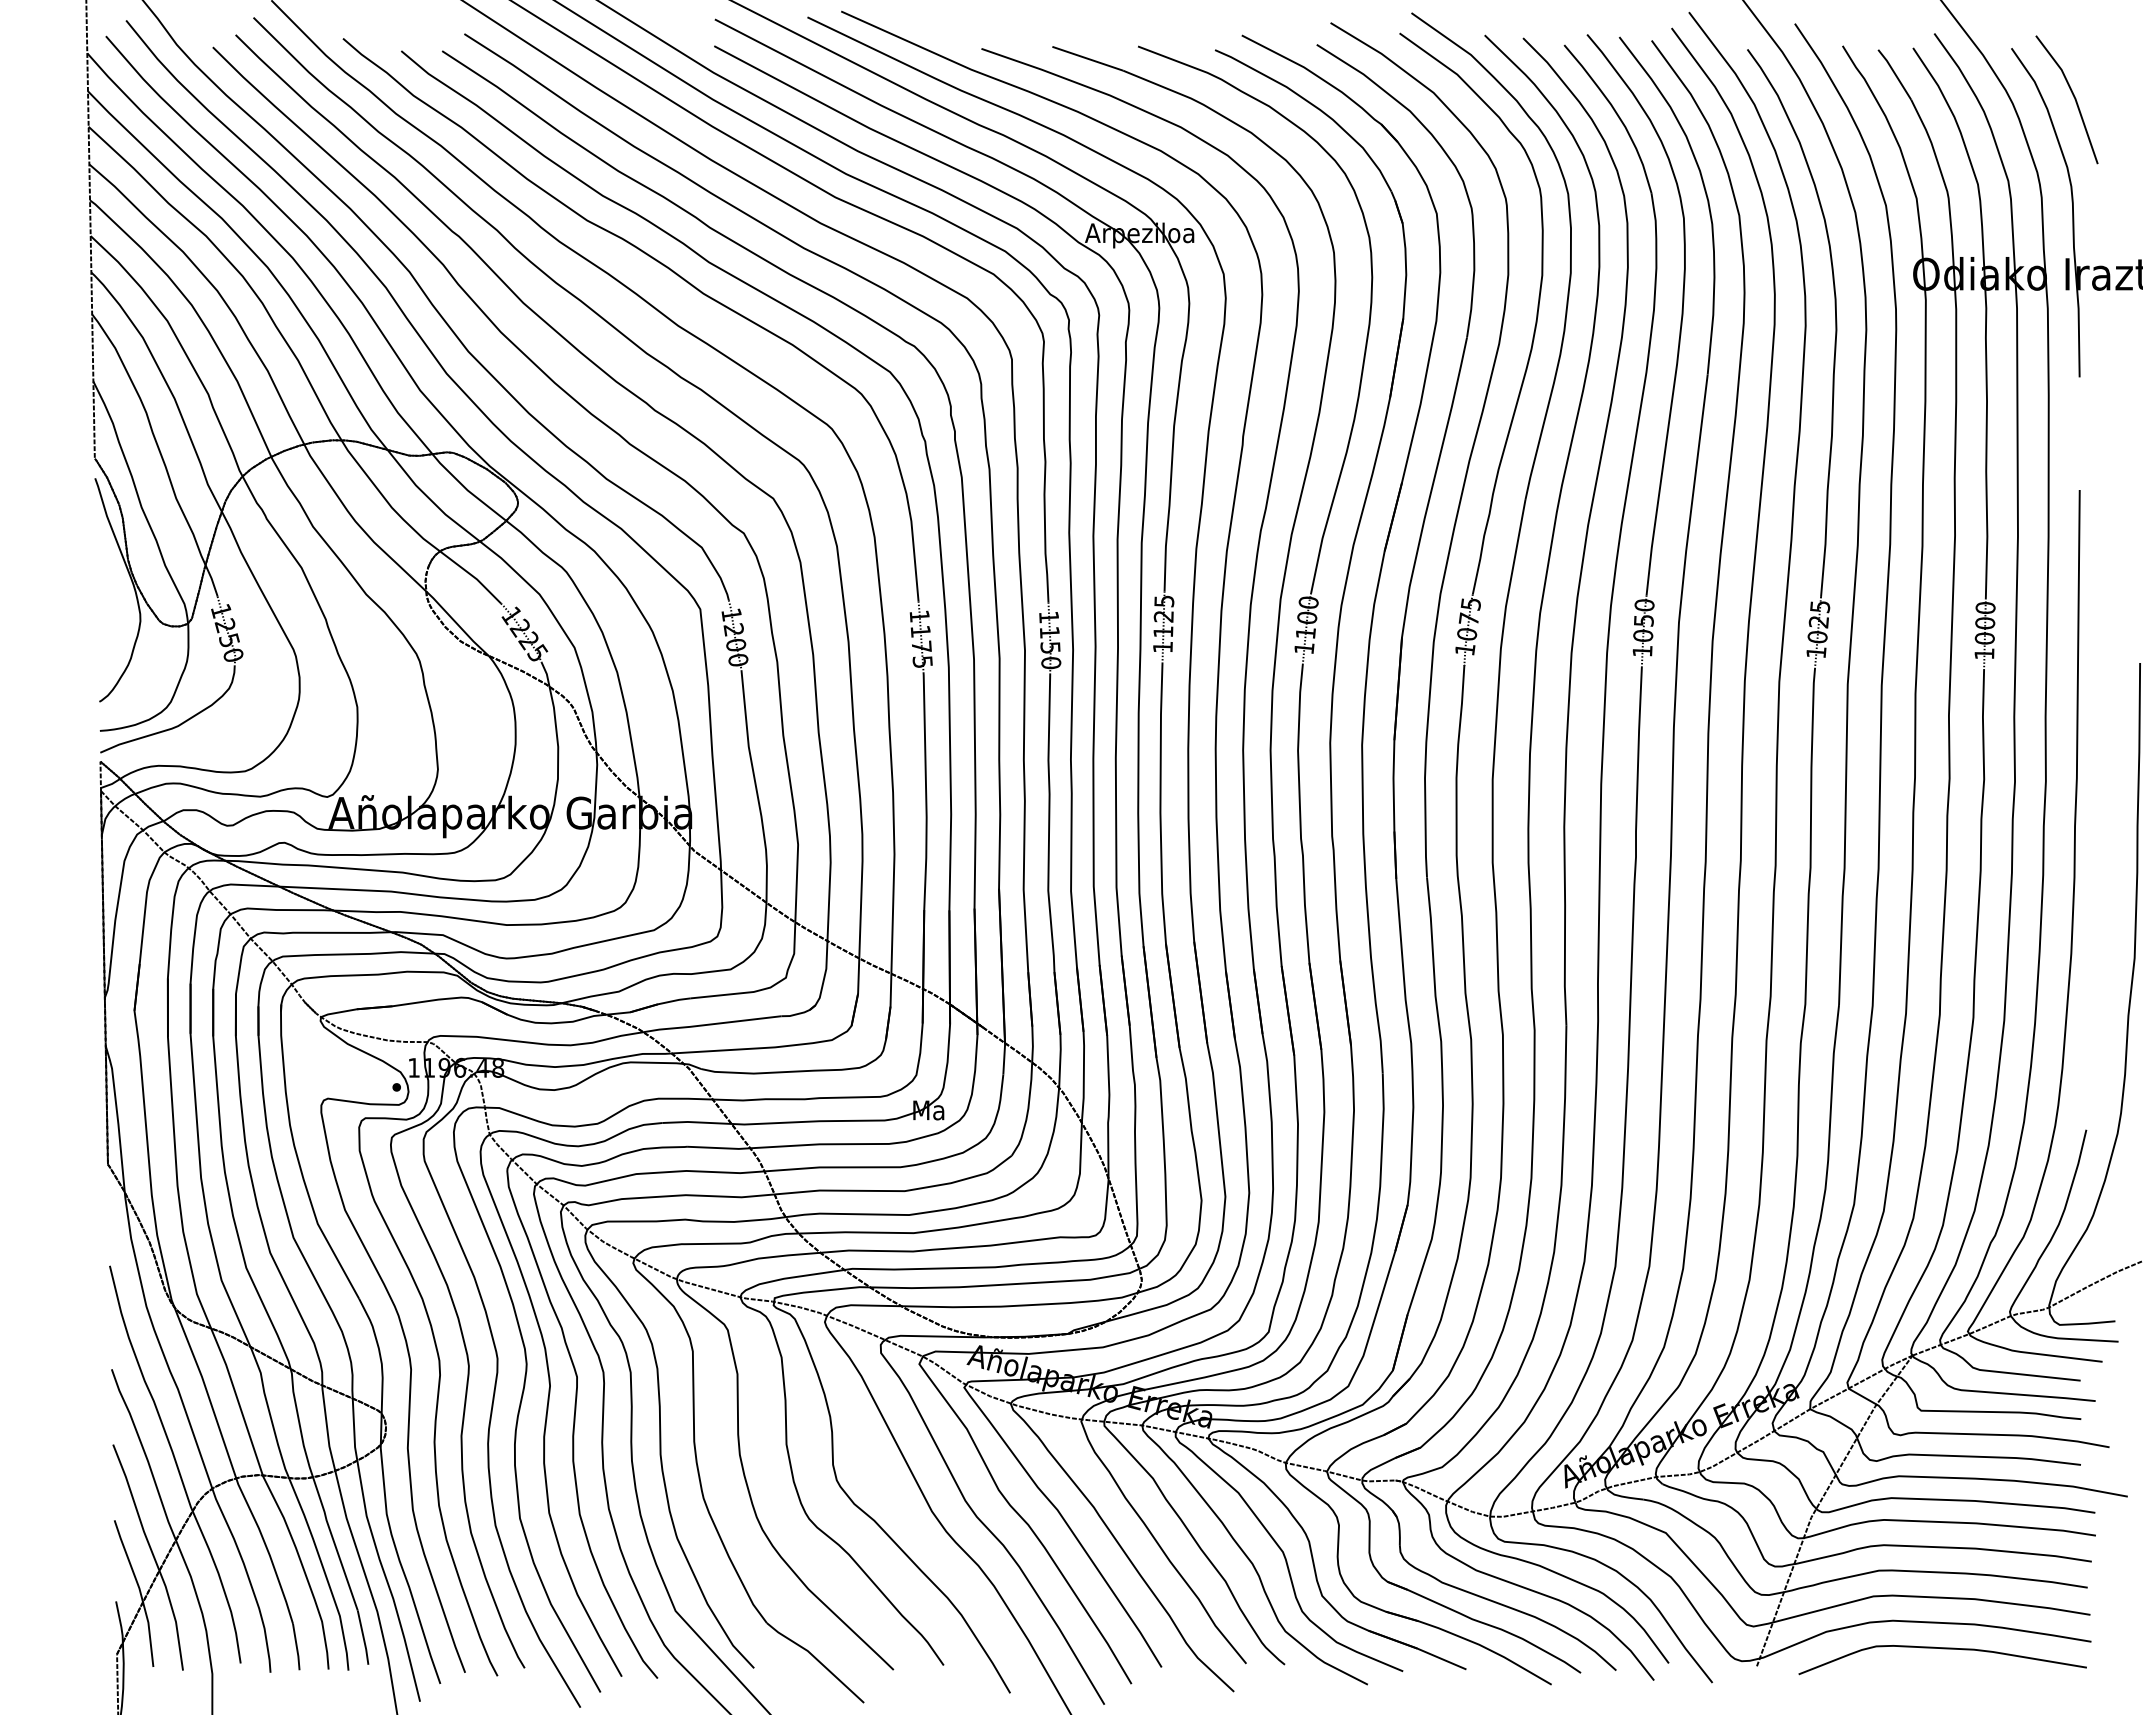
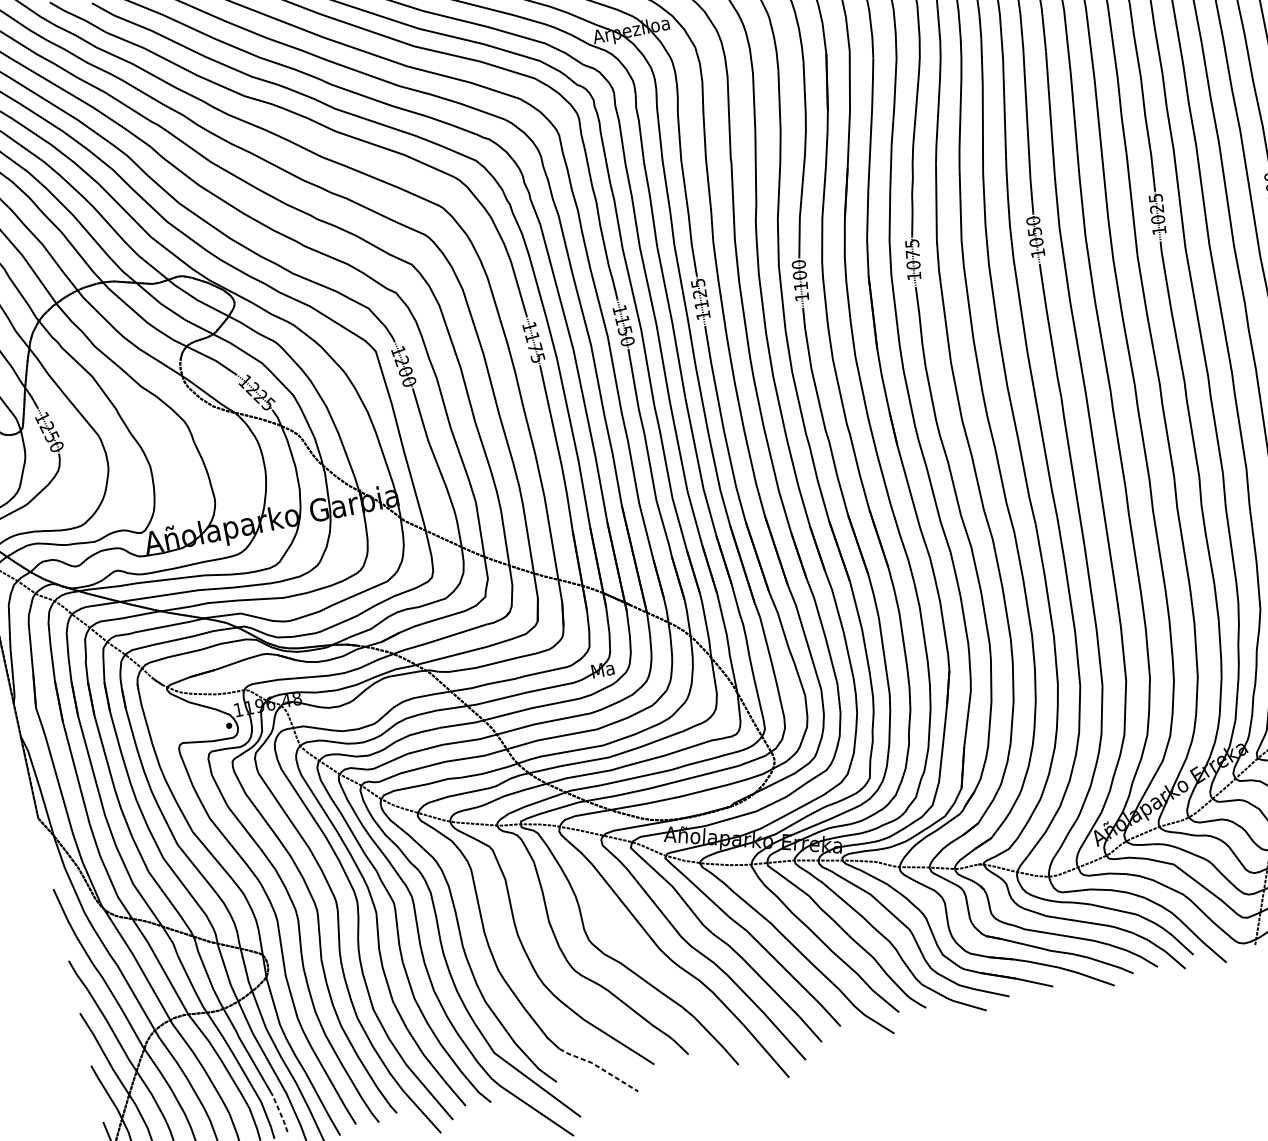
line: (363, 1637) -> (280, 1113), solid -> dashed
line: (817, 1659) -> (599, 1067), solid -> dashed

